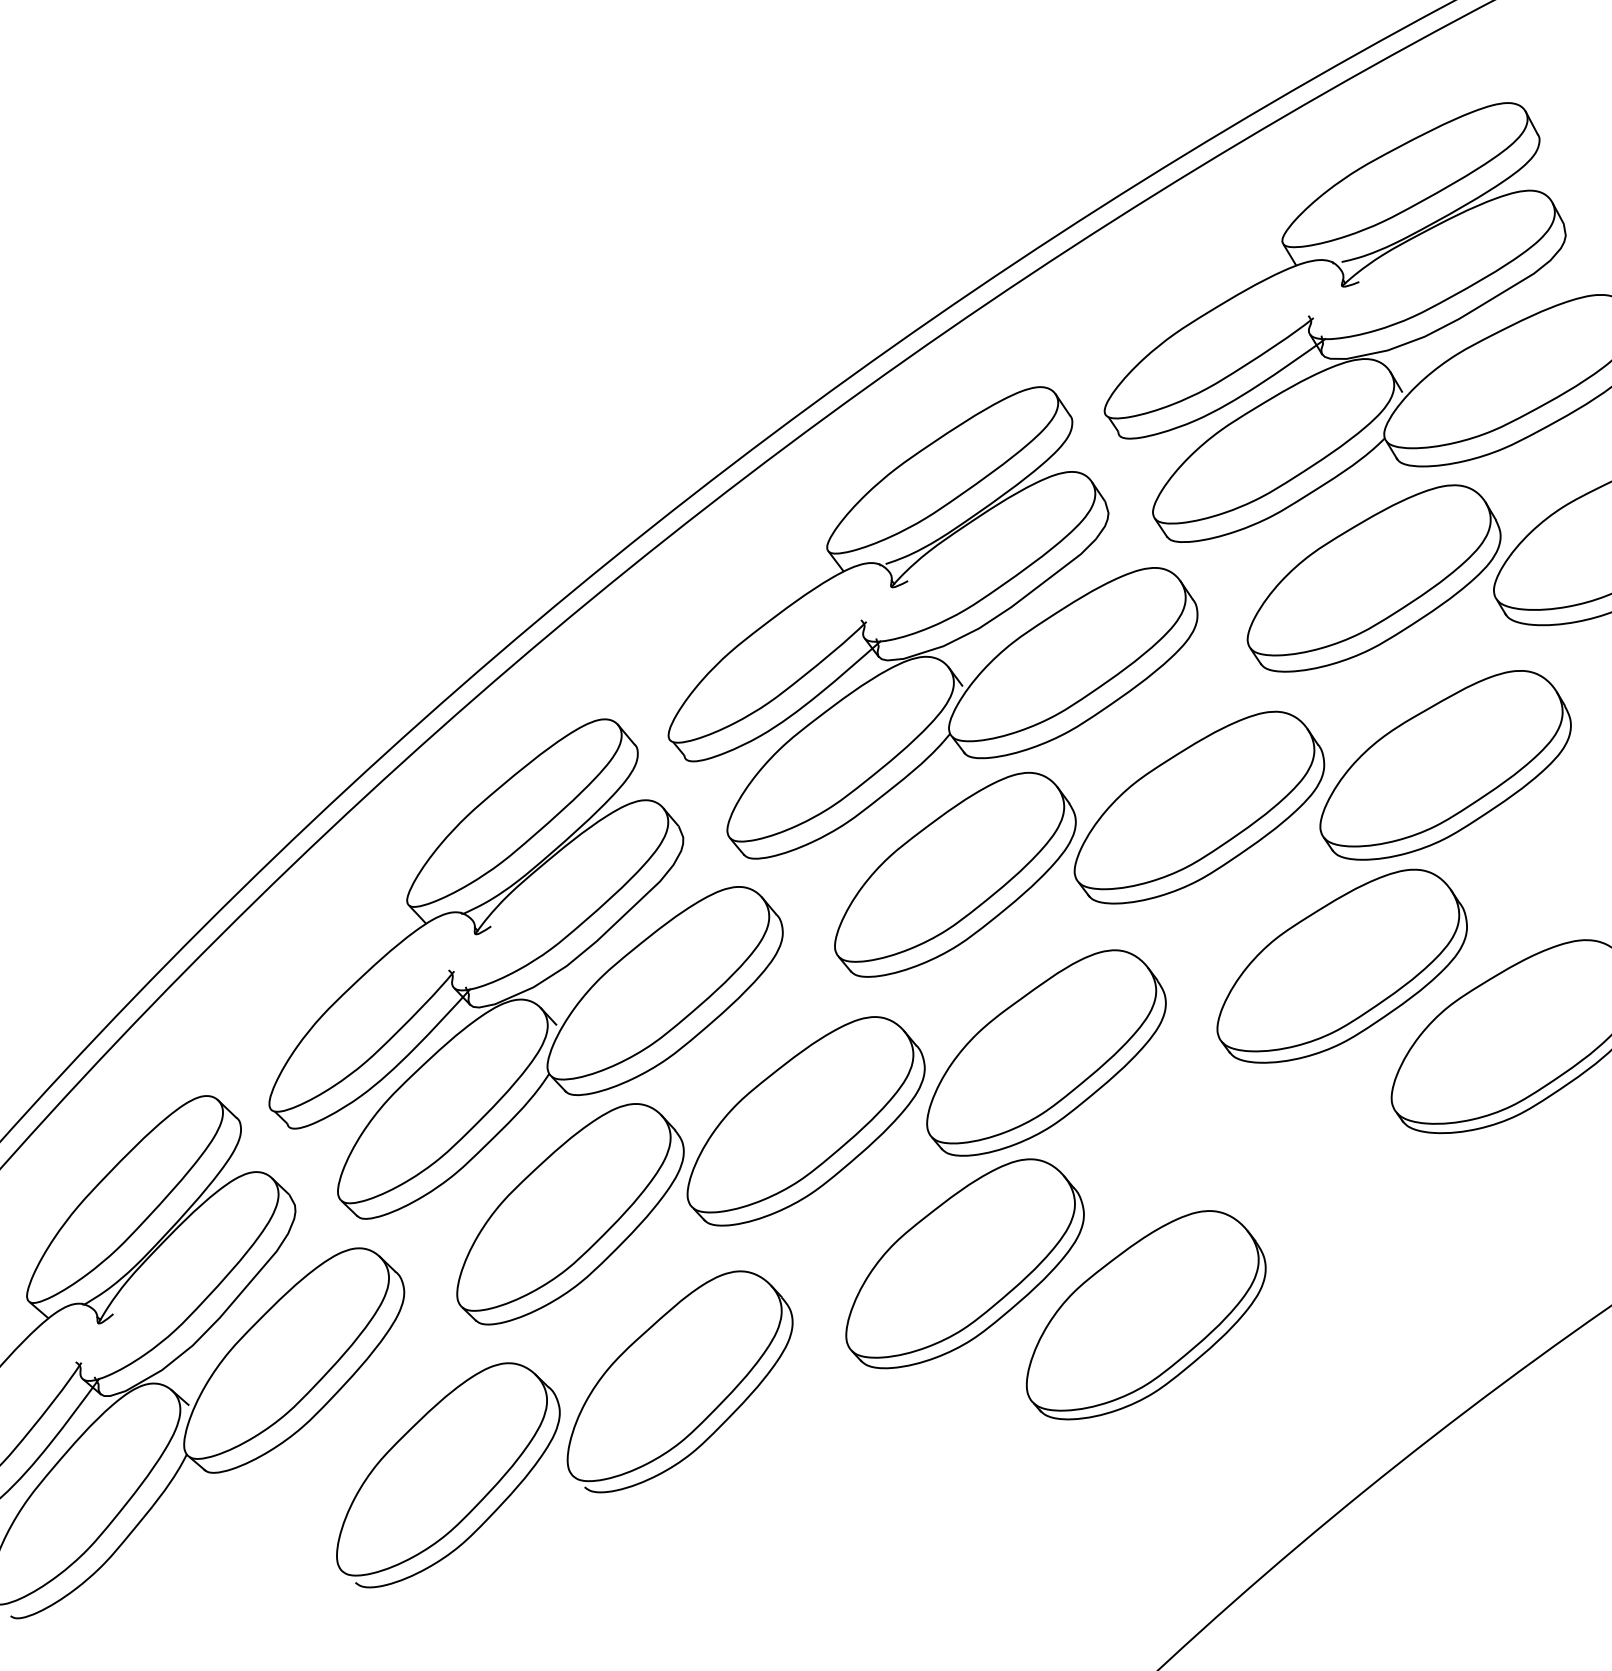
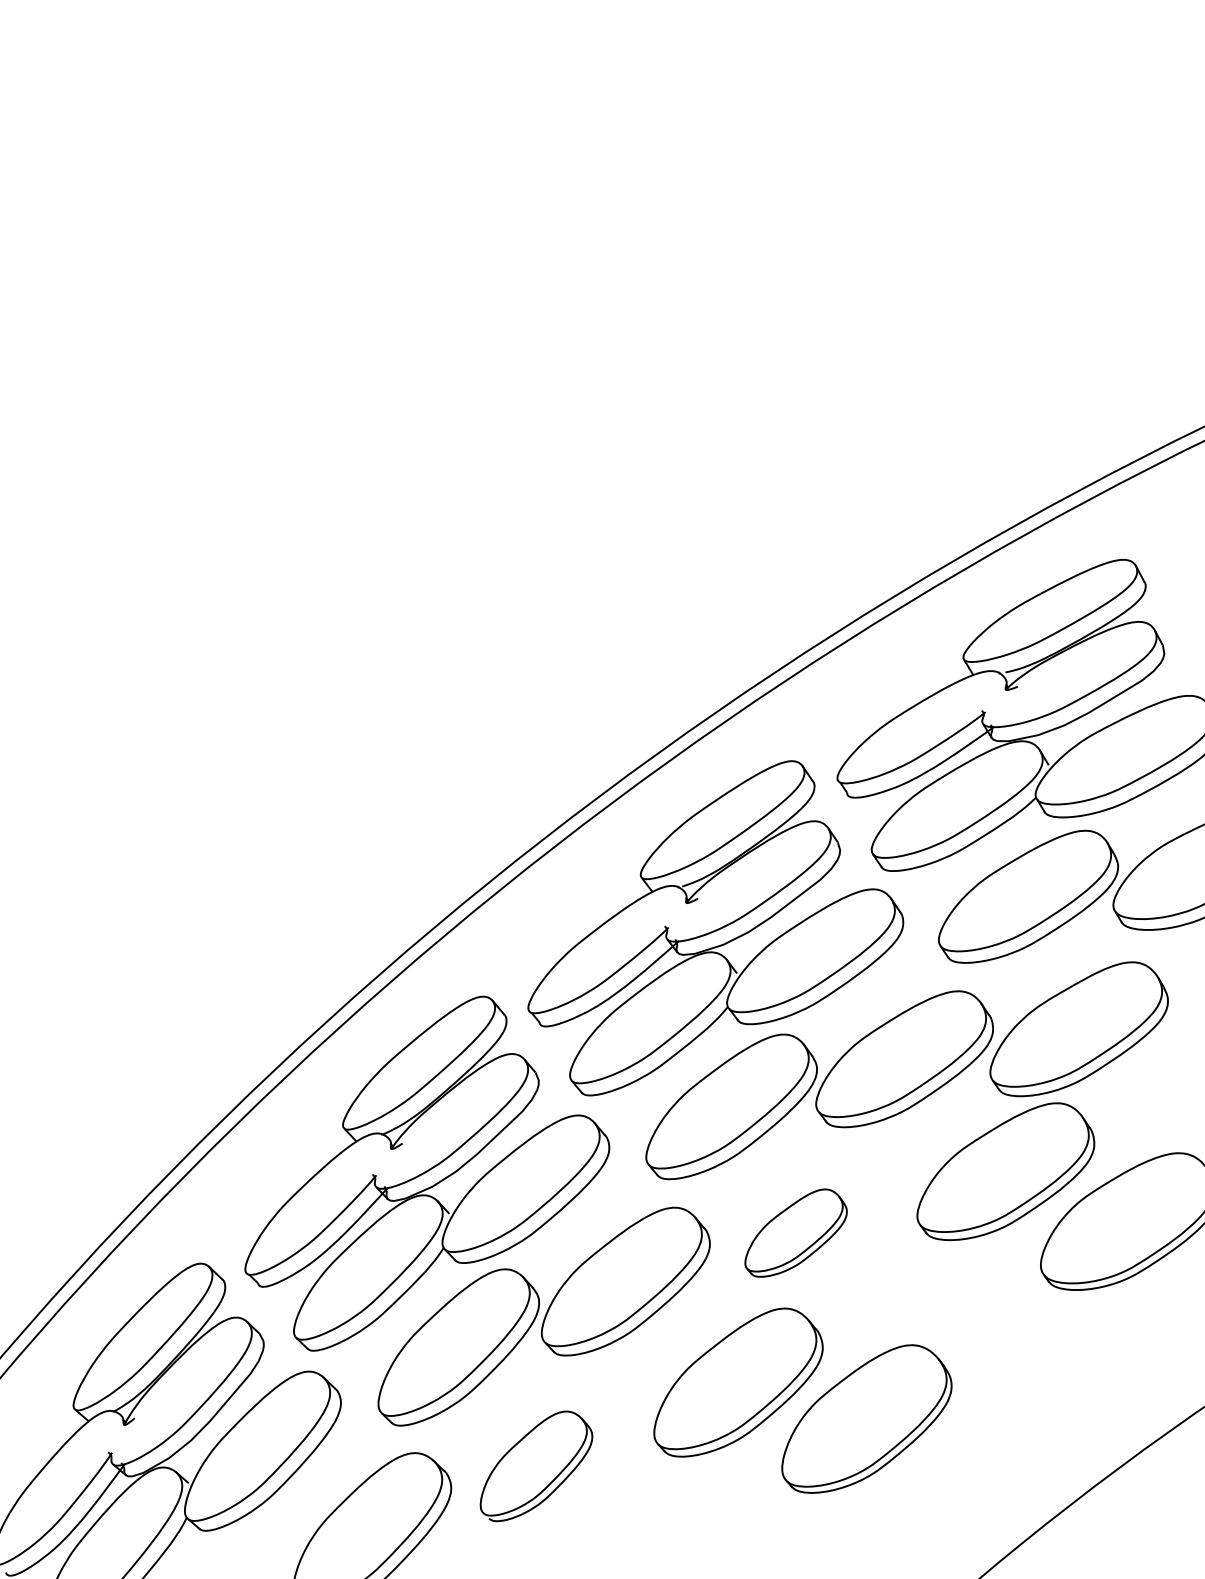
part: (1045, 1052) -> (795, 1232), size x0.6
part: (680, 1382) -> (536, 1466), size x0.7

